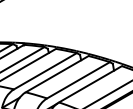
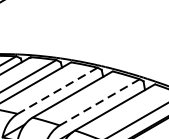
line: (45, 71) -> (57, 91), solid -> dashed
line: (78, 80) -> (99, 102), solid -> dashed

